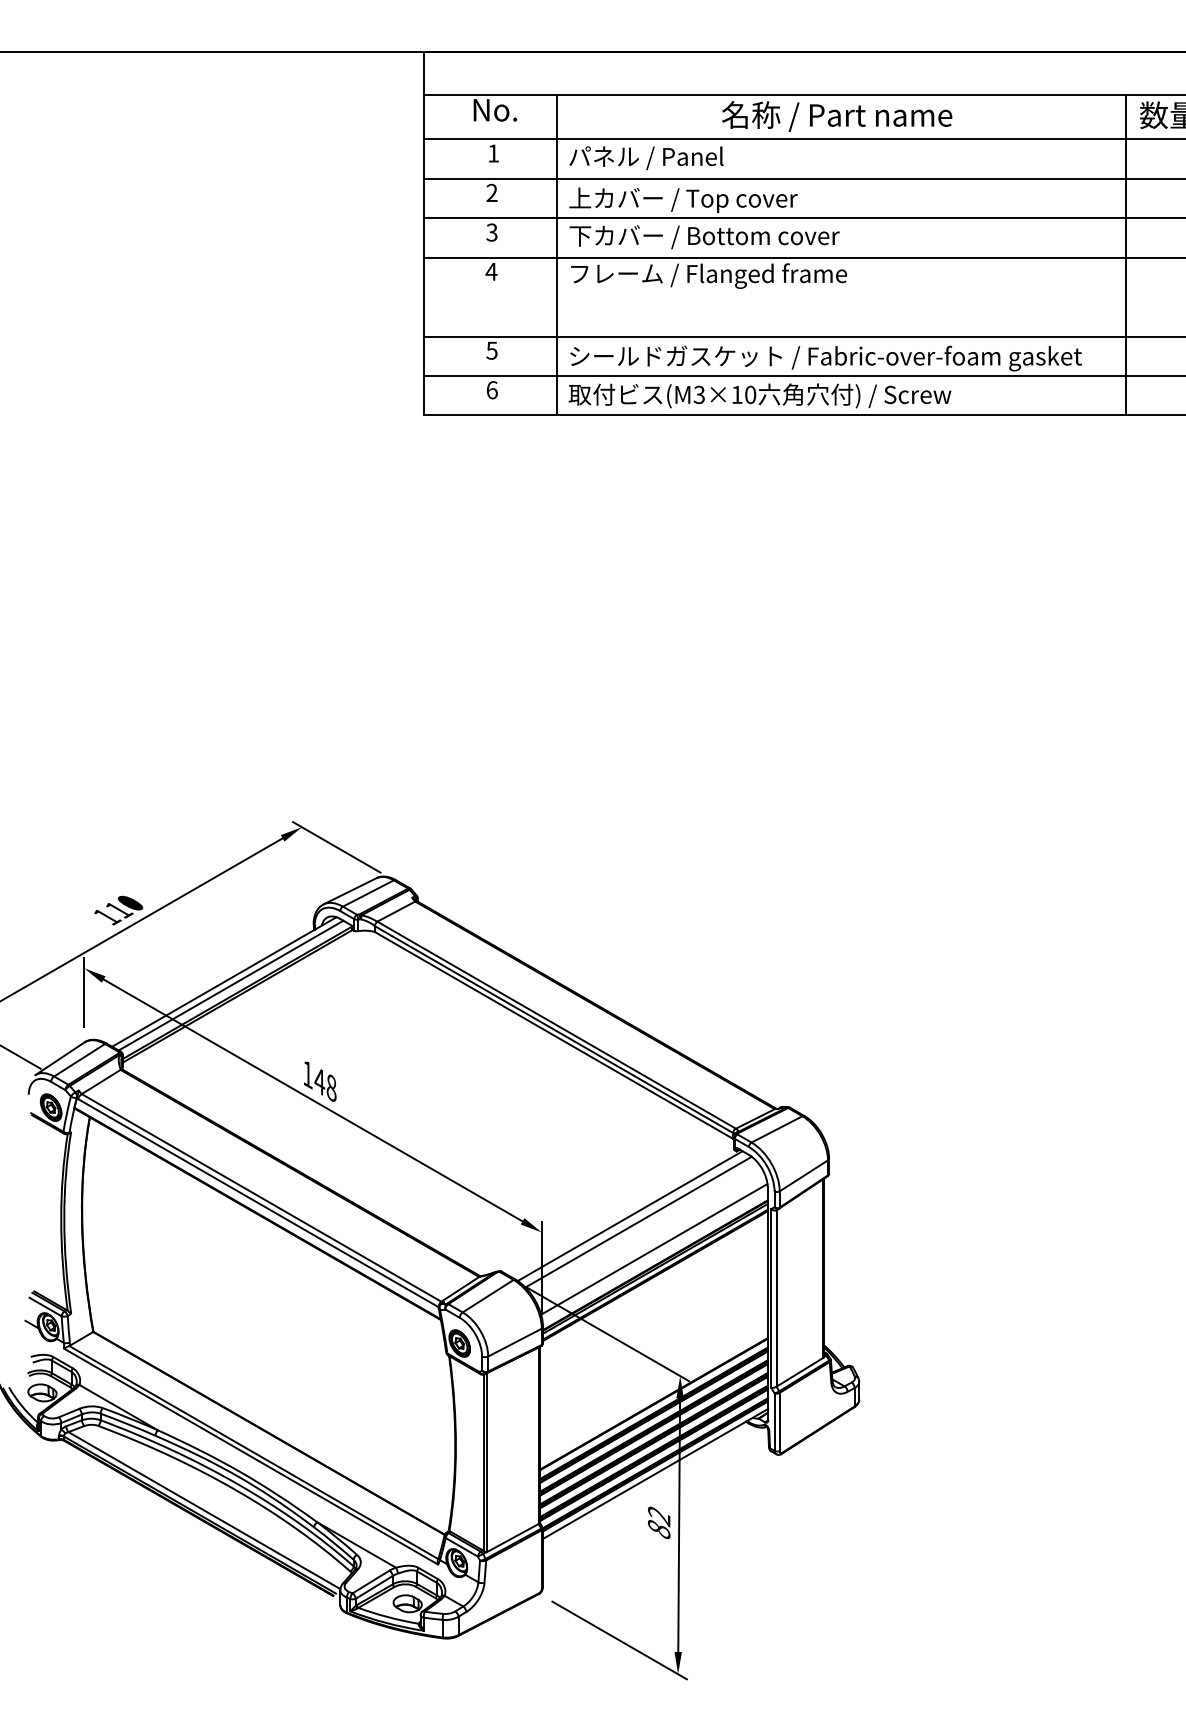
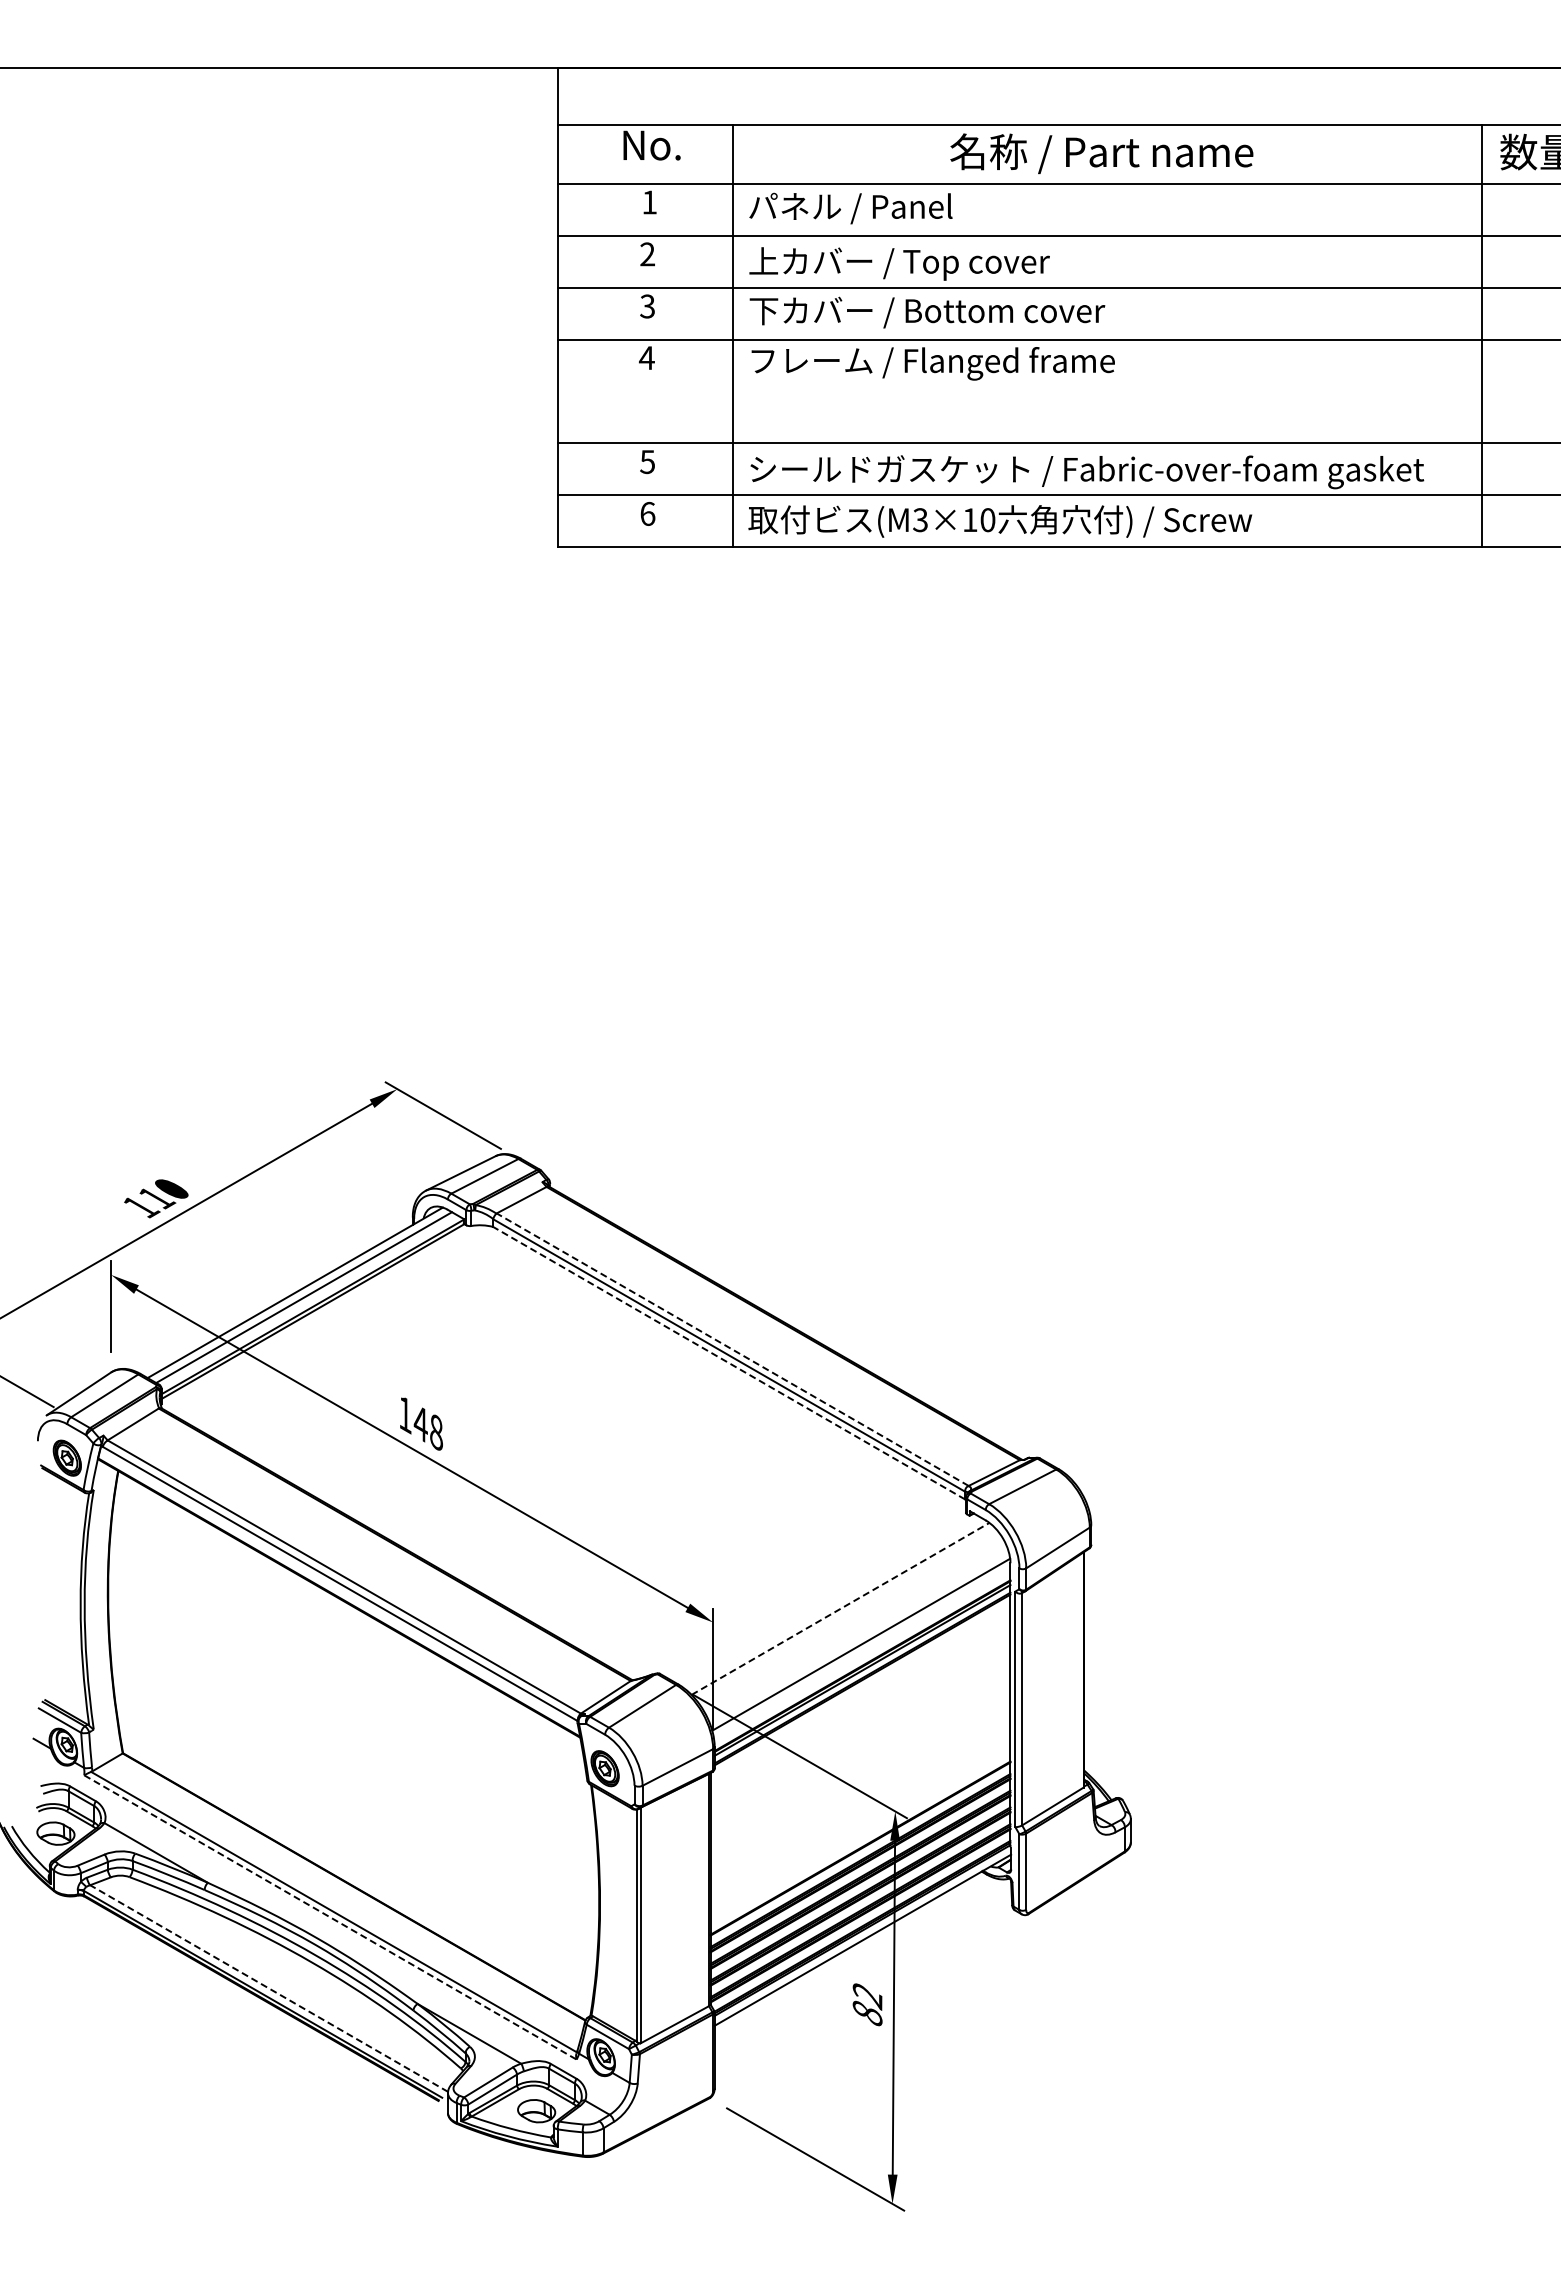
line: (556, 1025) -> (732, 1349), solid -> dashed
line: (553, 1034) -> (728, 1362), solid -> dashed
line: (630, 1215) -> (829, 1600), removed
line: (638, 1221) -> (840, 1608), solid -> dashed
line: (251, 1456) -> (330, 1917), solid -> dashed
line: (204, 1510) -> (269, 1988), solid -> dashed

